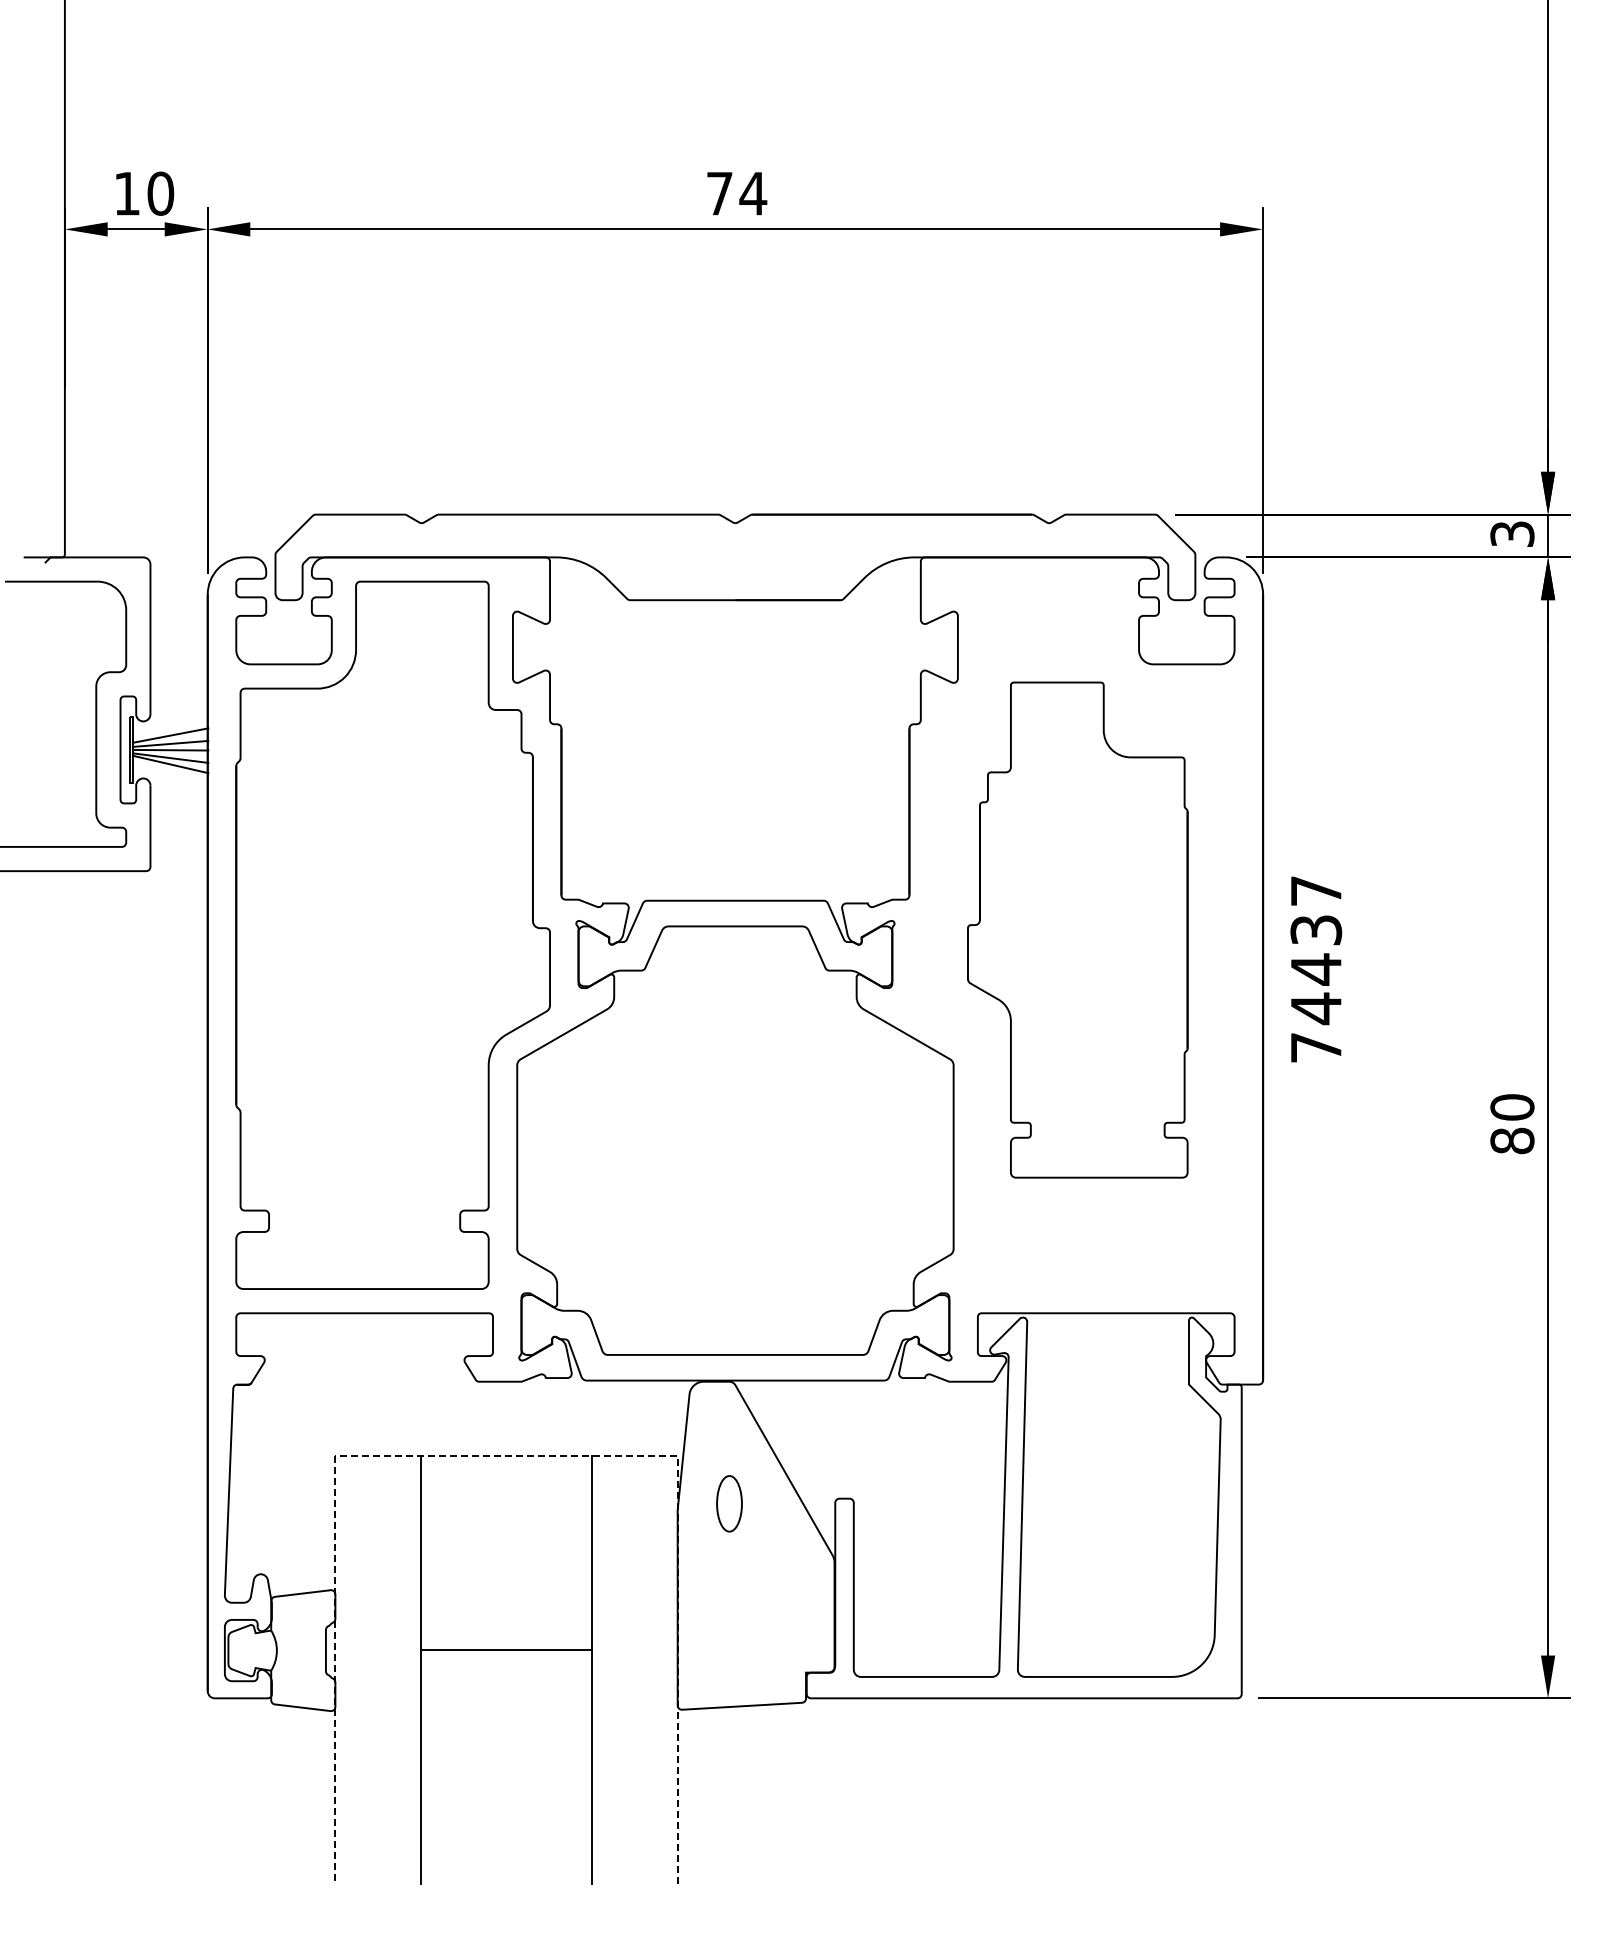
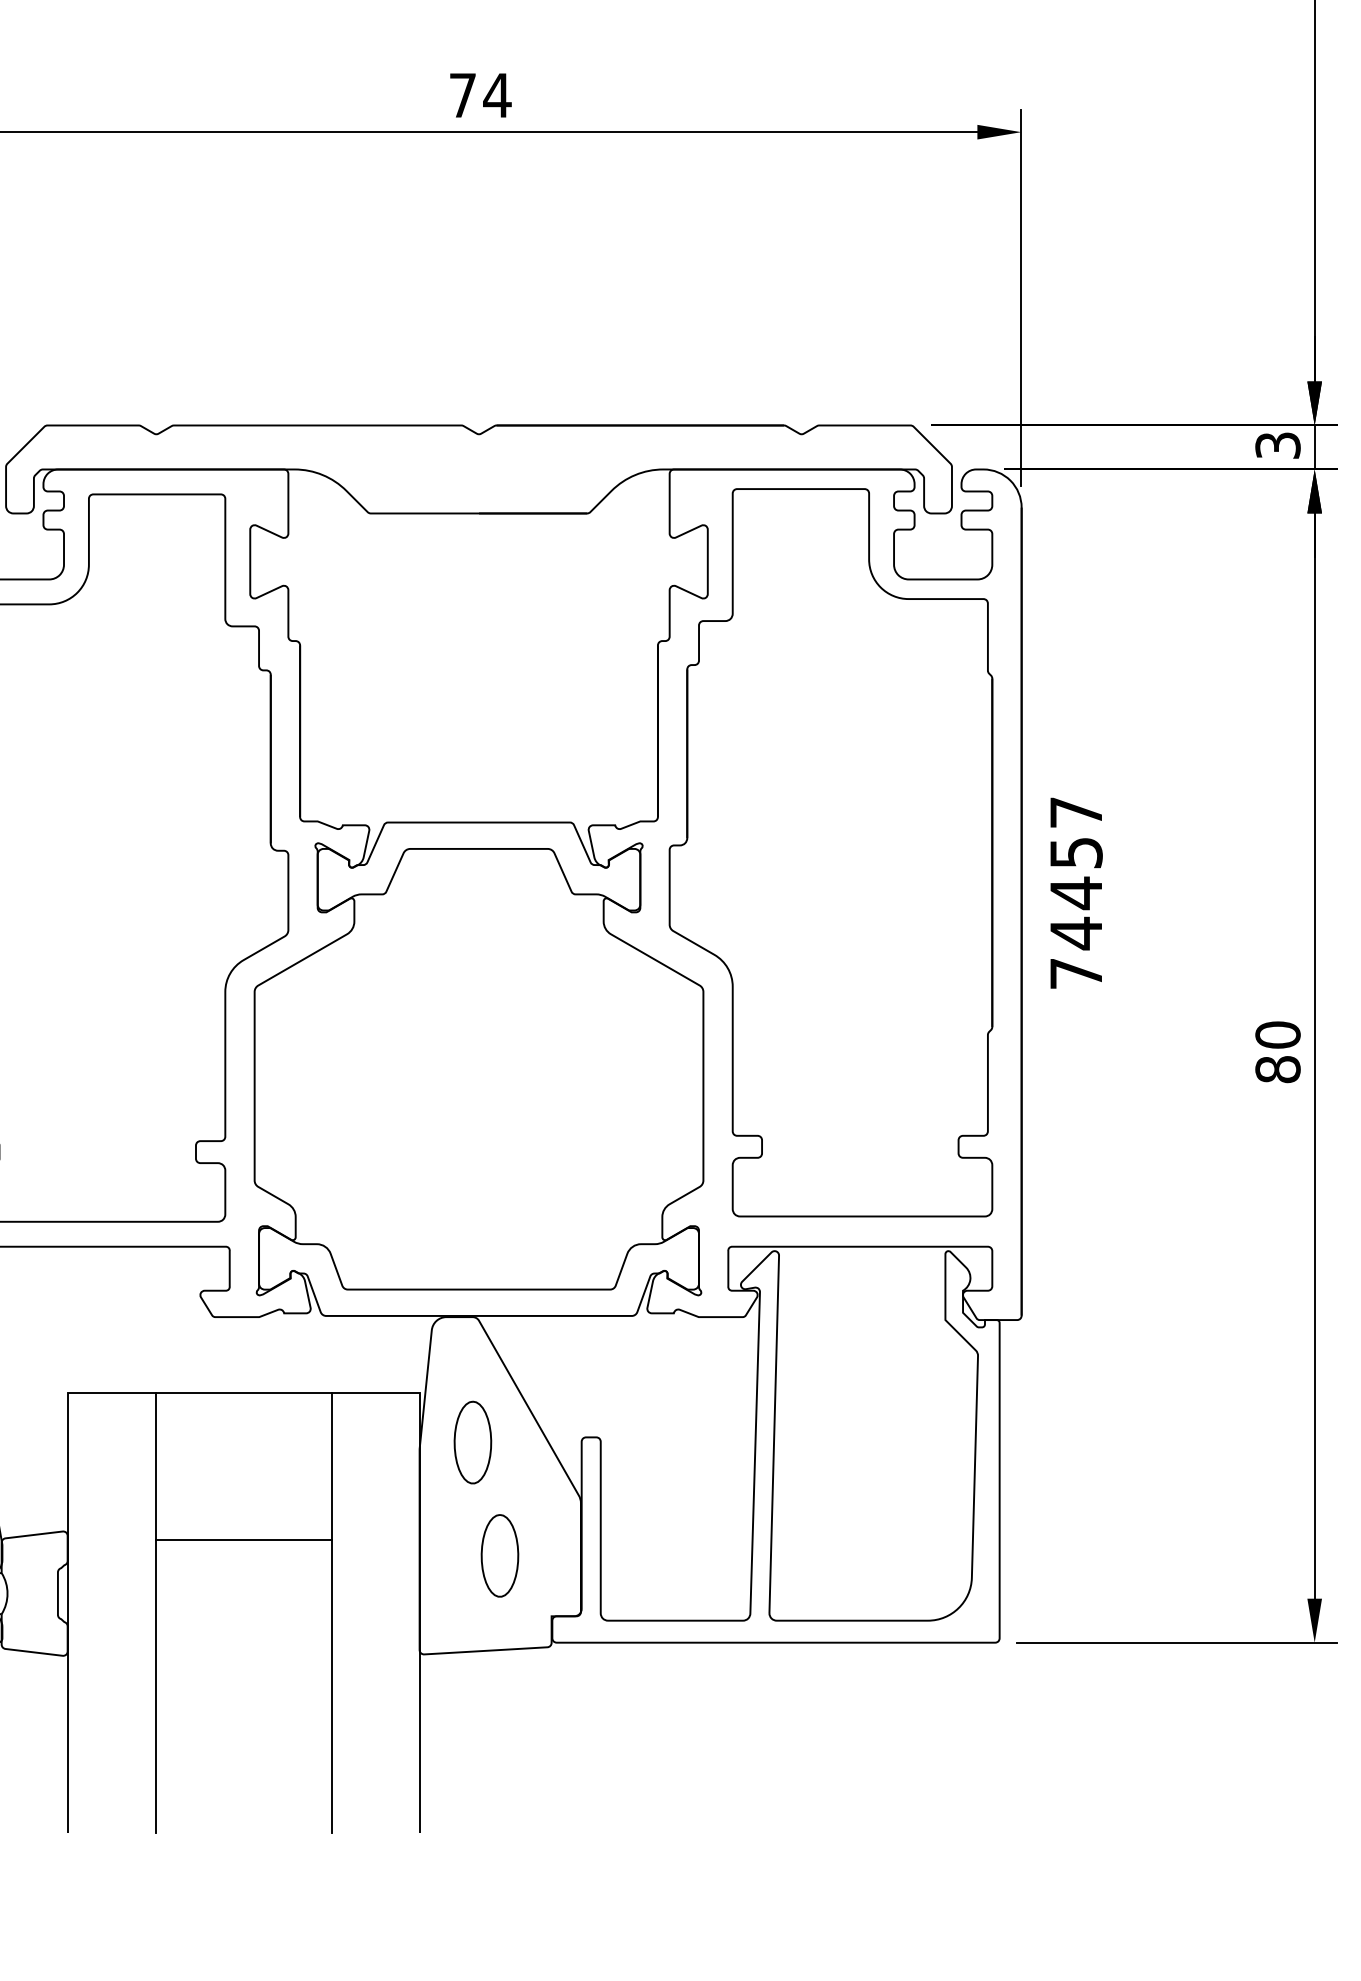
part: (1077, 929) -> (830, 852), size x1.43
text: (1315, 929) -> (1075, 852), 74437 -> 74457
line: (506, 1455) -> (243, 1392), dashed -> solid
part: (729, 1503) -> (472, 1442), size x1.43
part: (755, 1613) -> (499, 1555), added
line: (506, 1649) -> (243, 1540), moved

